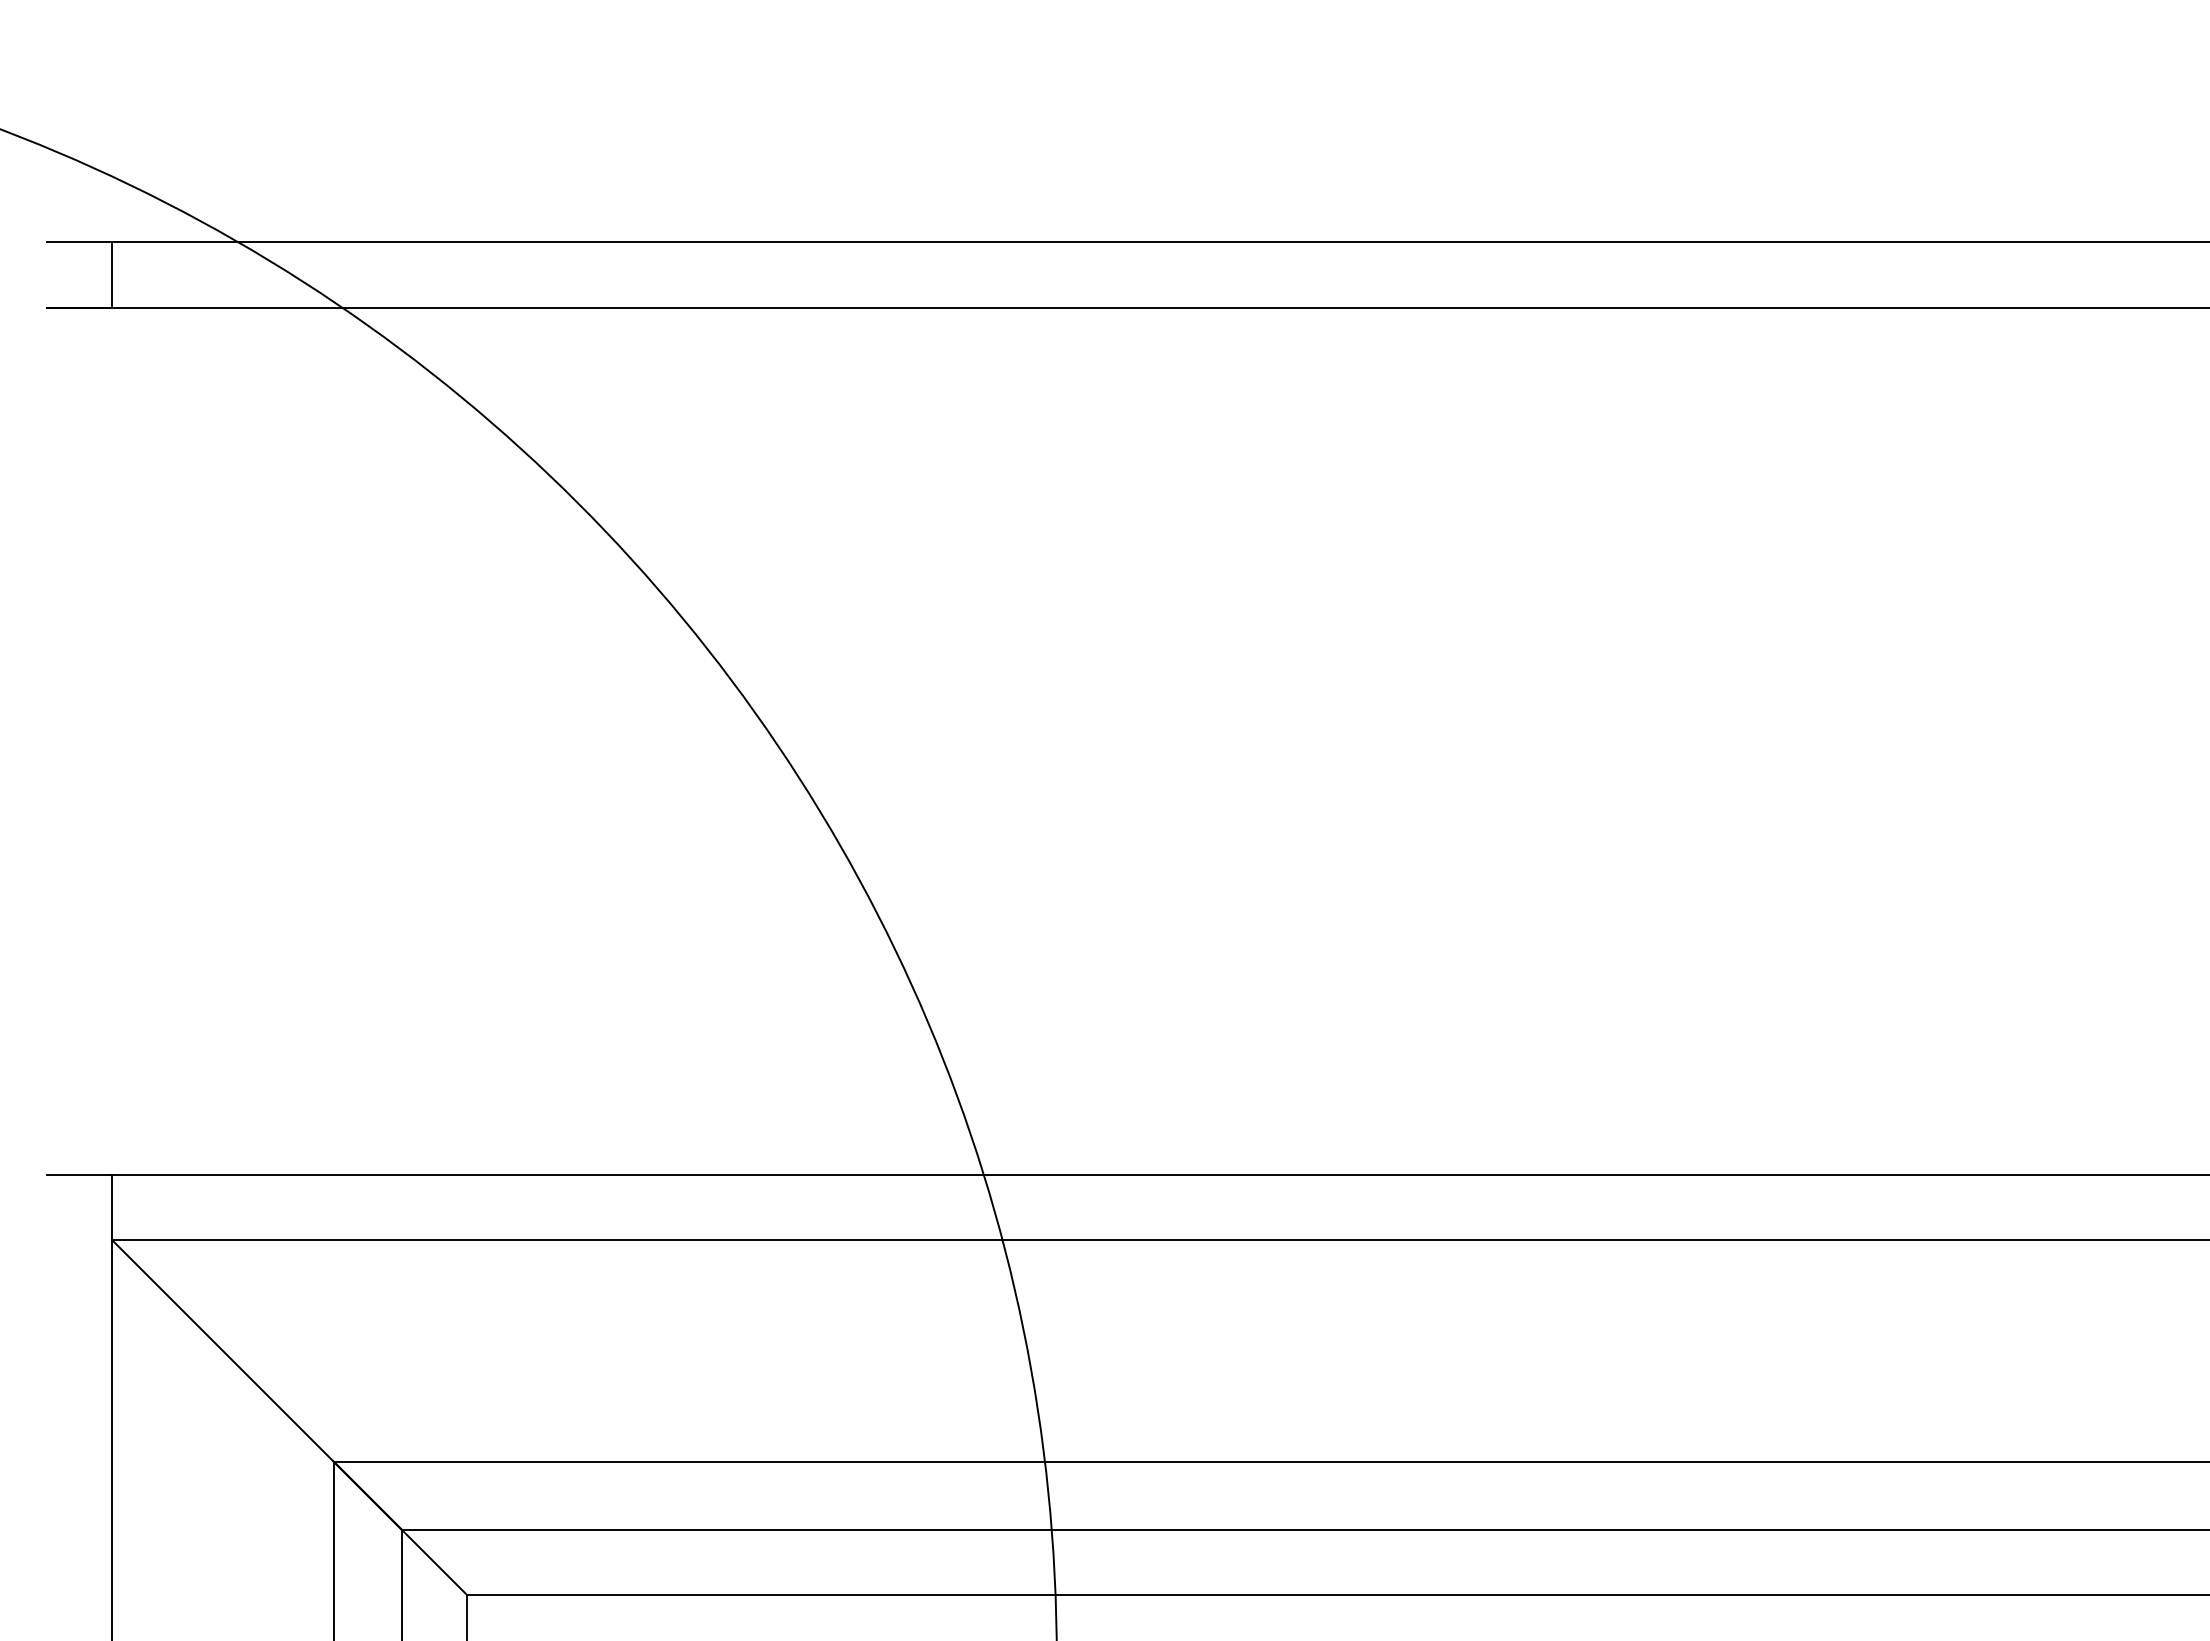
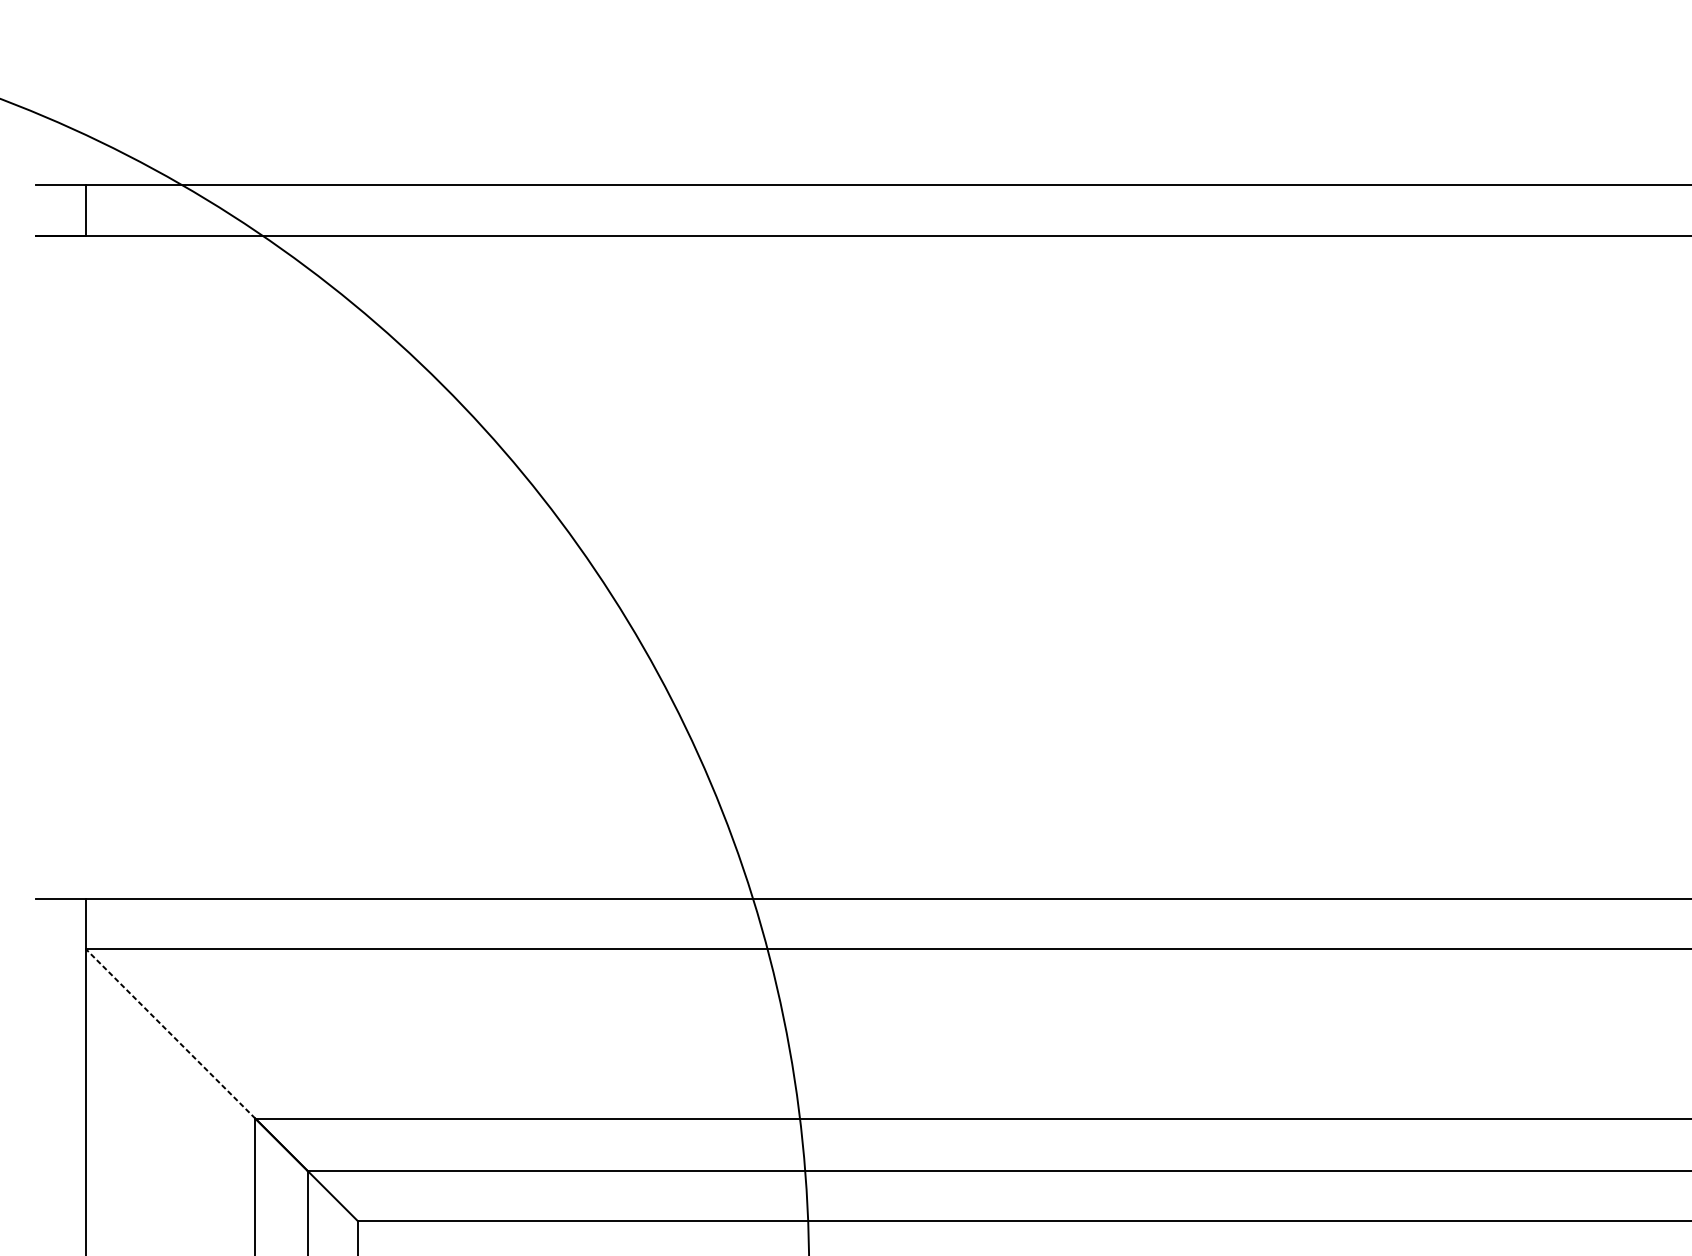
line: (222, 1350) -> (170, 1033), solid -> dashed

